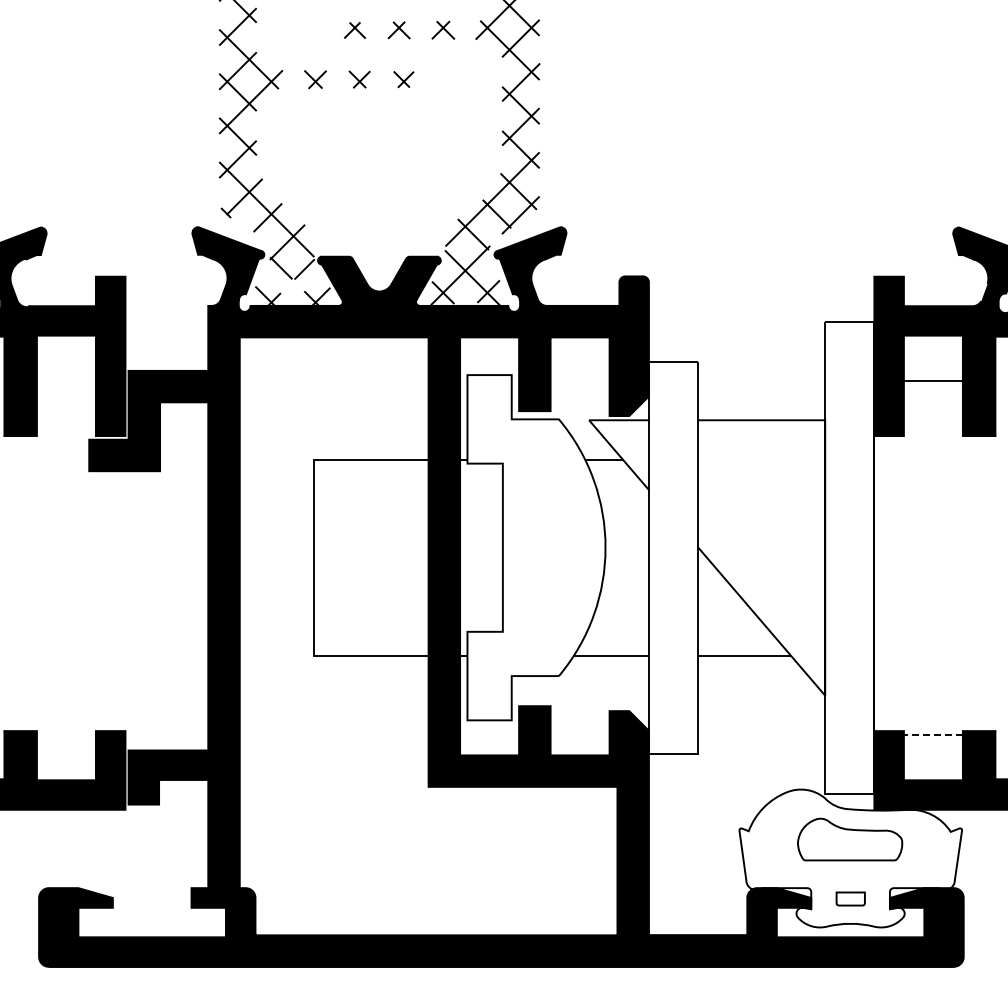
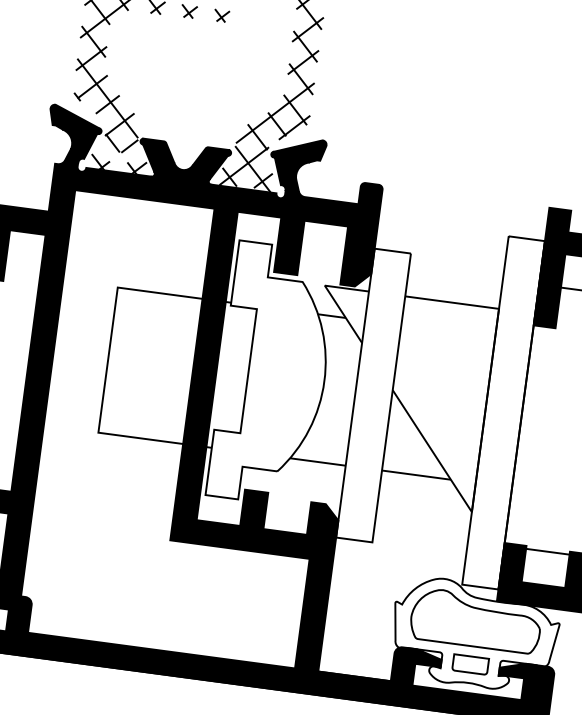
line: (933, 735) -> (547, 552), dashed -> solid
part: (849, 839) -> (475, 620), size x1.67
part: (850, 898) -> (470, 664), size x1.67

